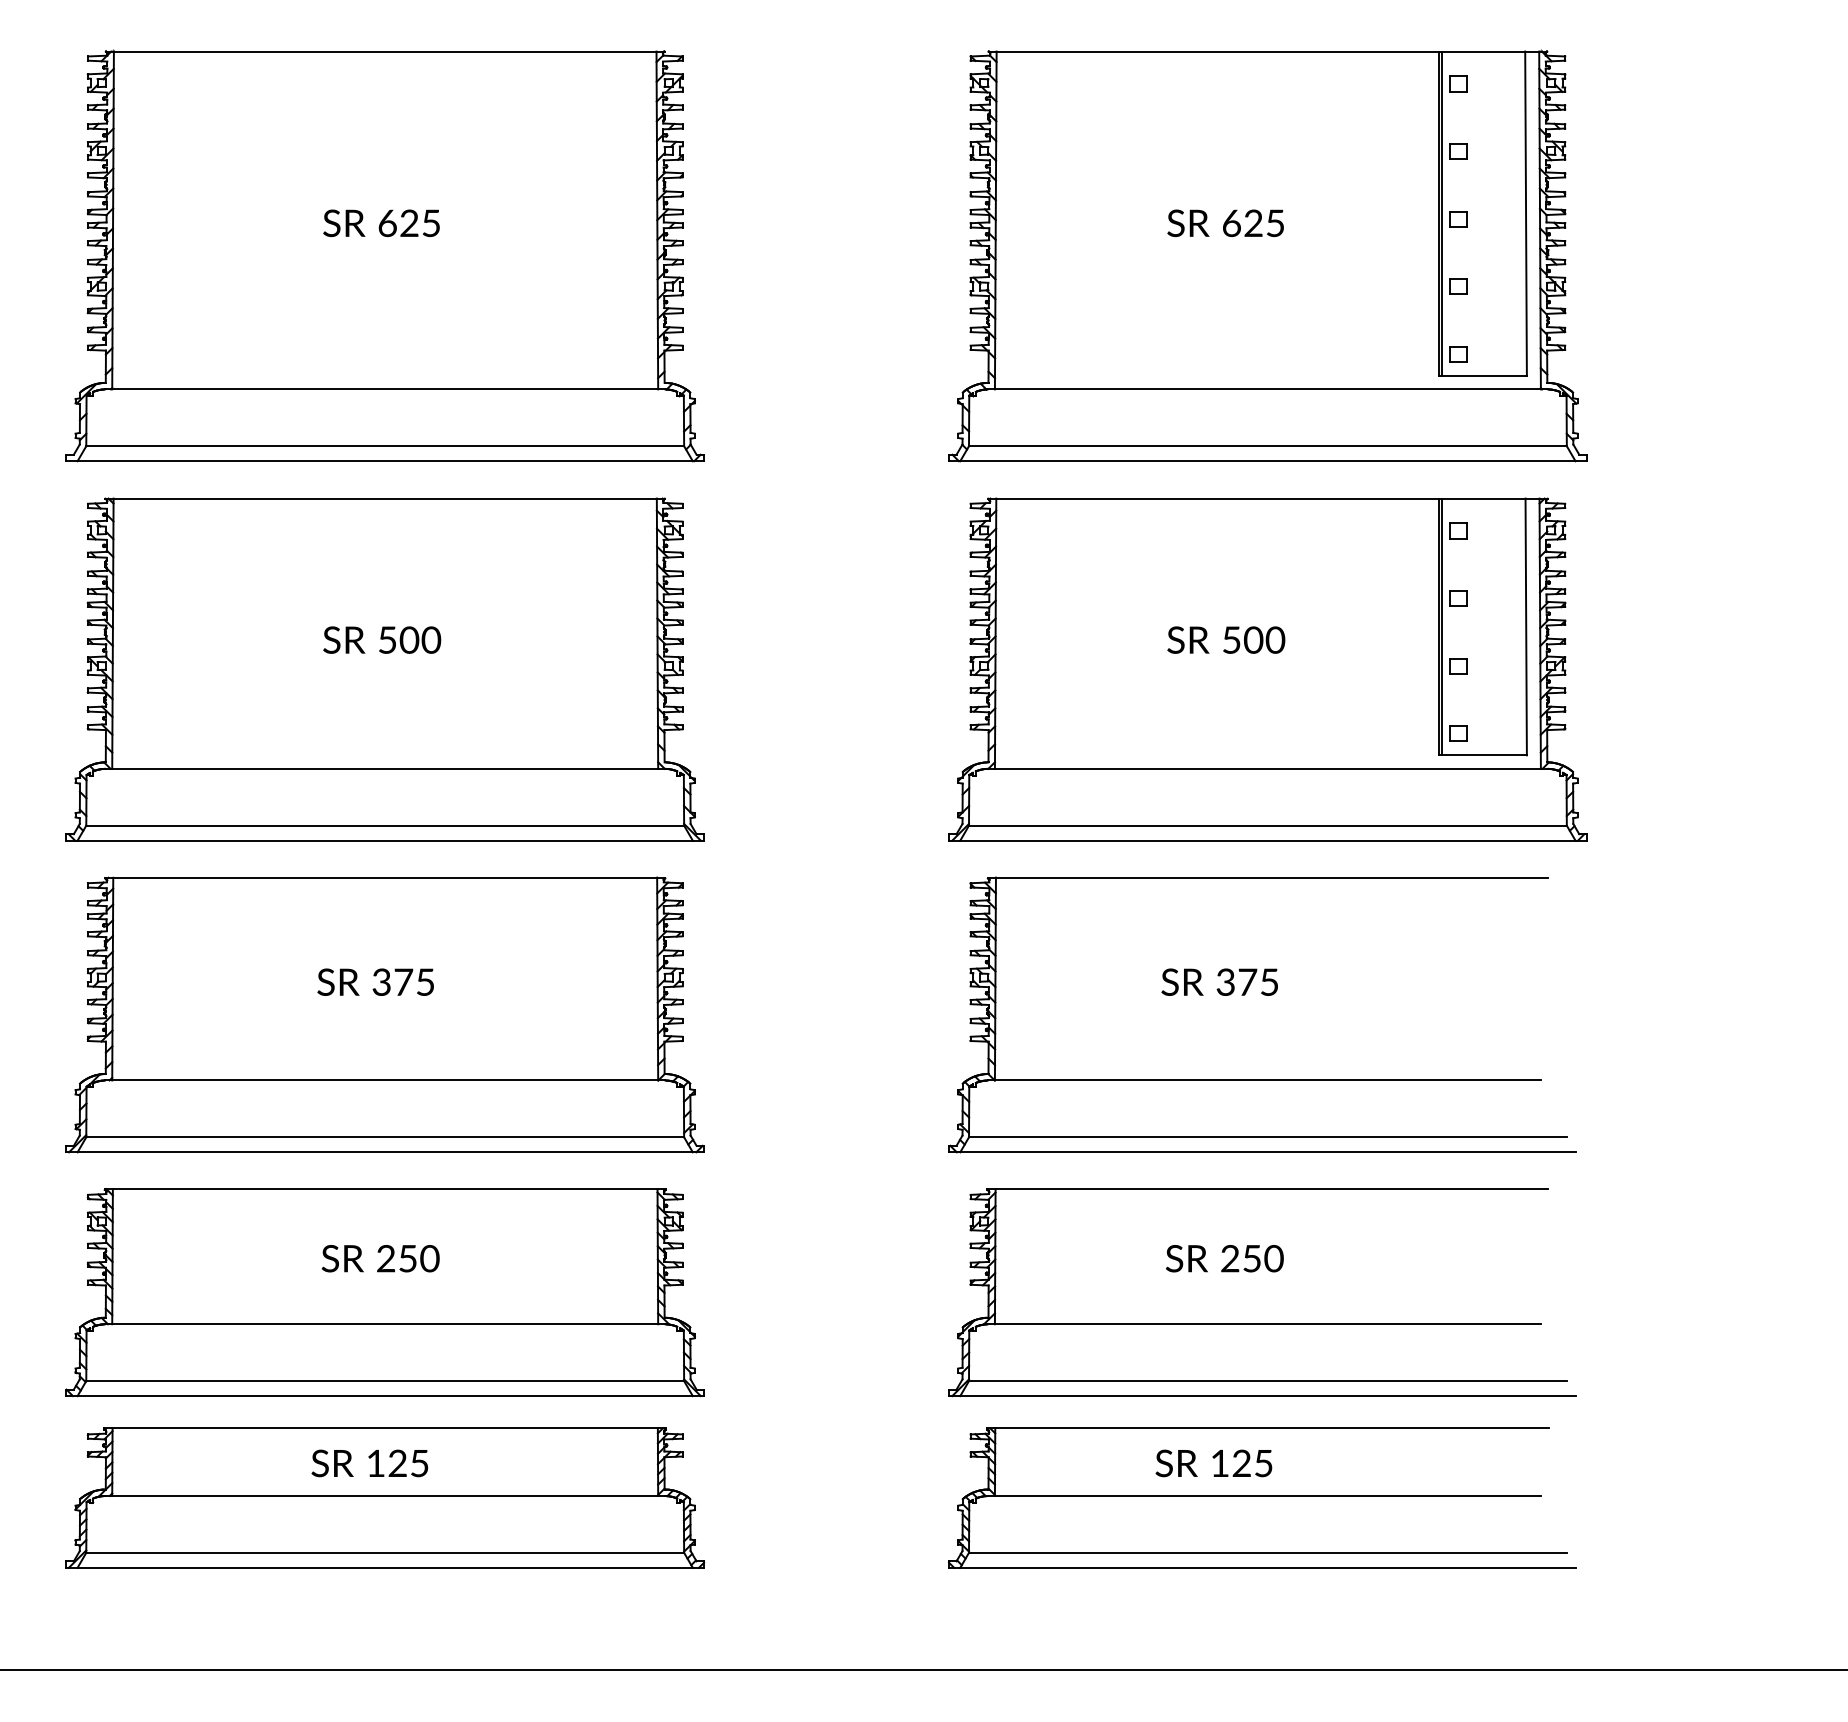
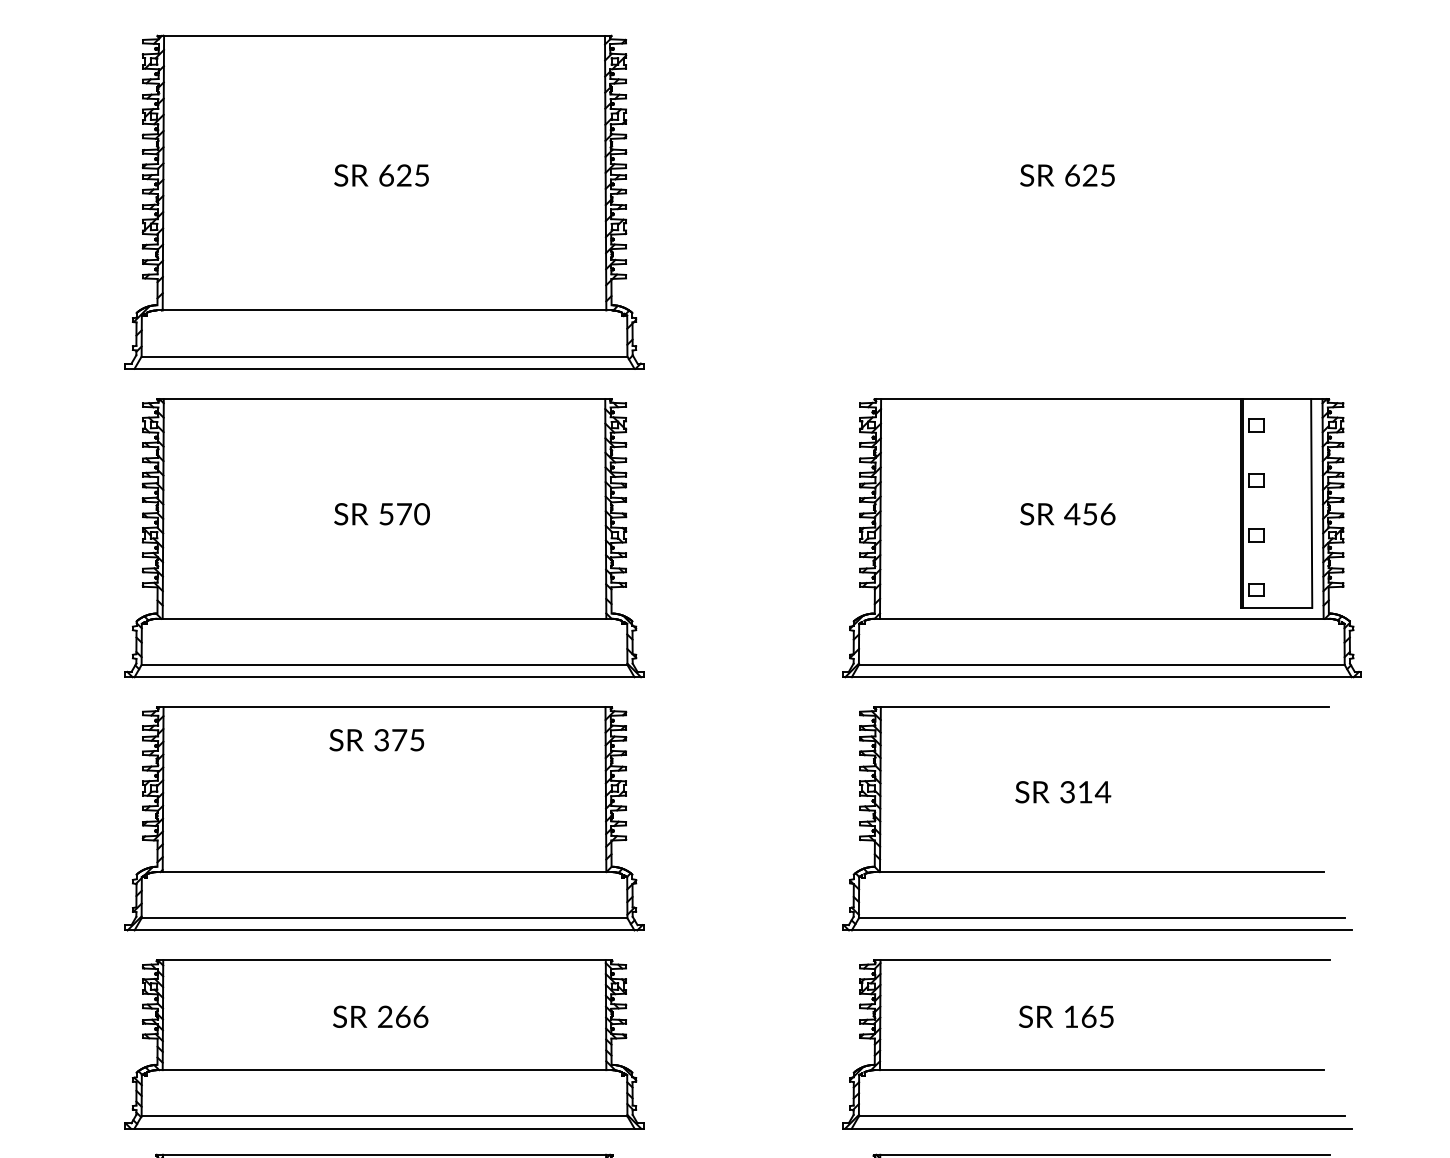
part: (1267, 255) -> (1101, 201), removed
text: (409, 639) -> (404, 513), 500 -> 570
text: (1253, 639) -> (1090, 513), 500 -> 456
text: (375, 981) -> (376, 739), moved
text: (1258, 981) -> (1094, 791), 375 -> 314
text: (419, 1258) -> (412, 1016), 250 -> 266
text: (1252, 1258) -> (1089, 1016), 250 -> 165

